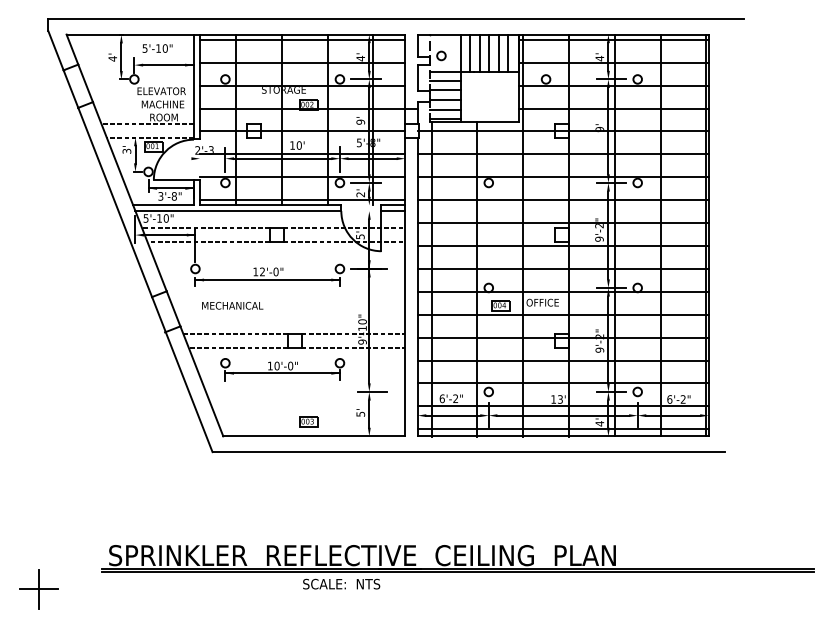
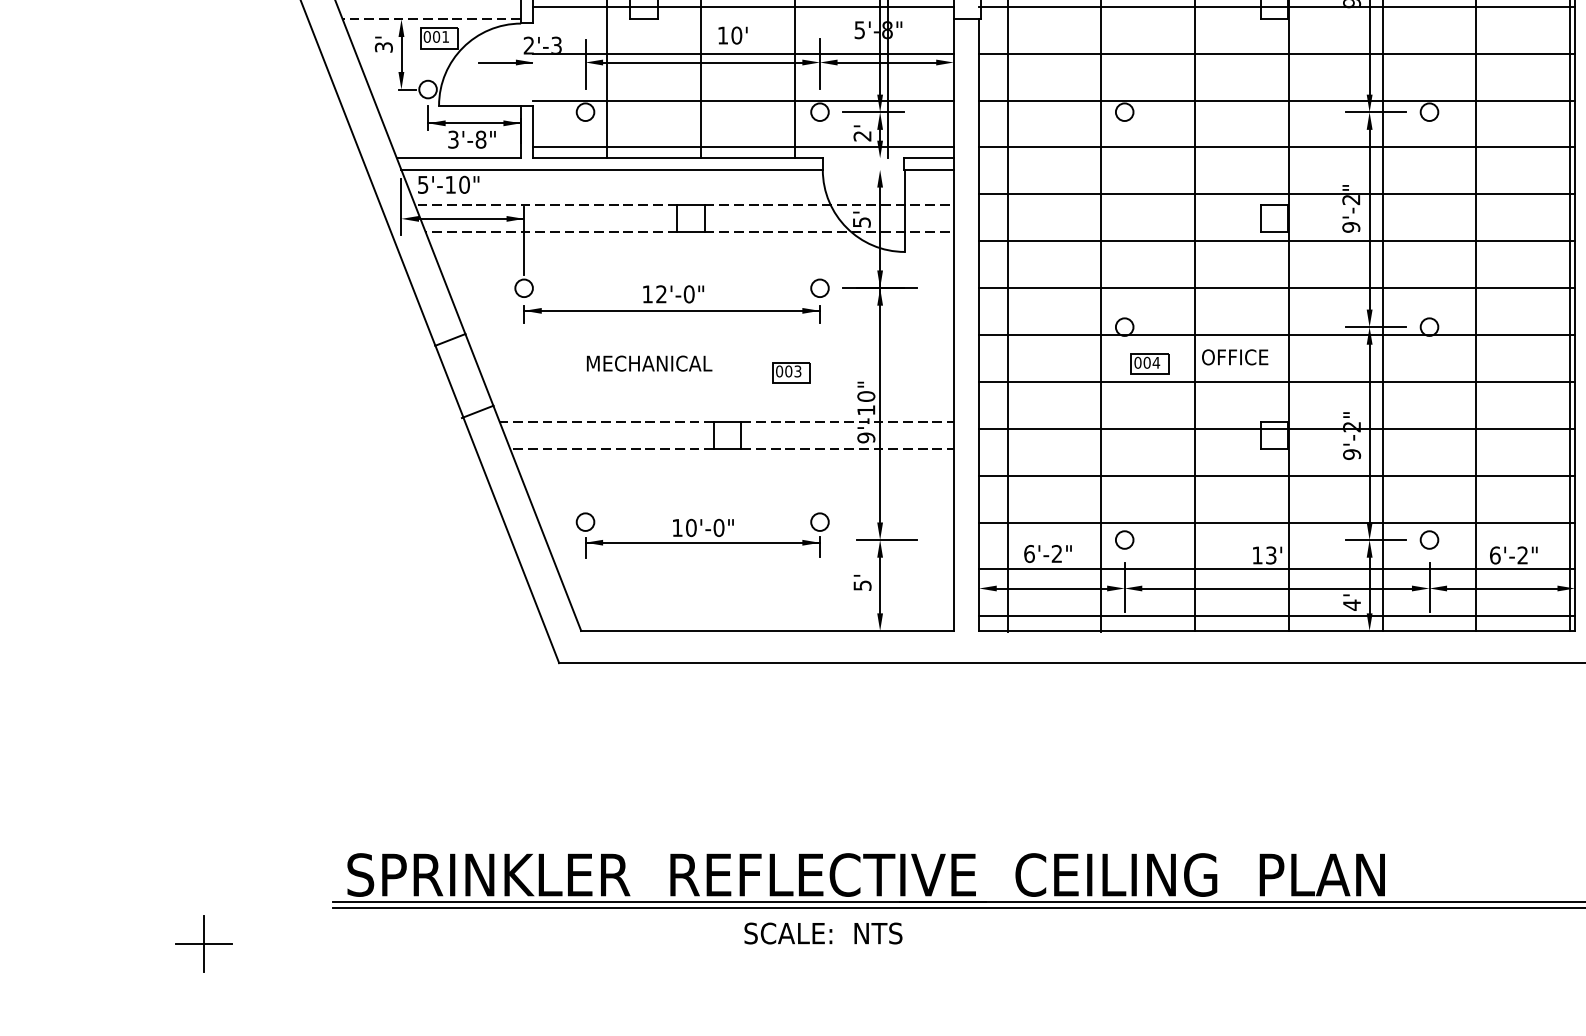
line: (186, 159) -> (505, 64), added
text: (232, 305) -> (649, 363), moved
part: (282, 369) -> (702, 534), moved
part: (308, 421) -> (790, 371), moved
part: (38, 589) -> (202, 944), size x0.71

